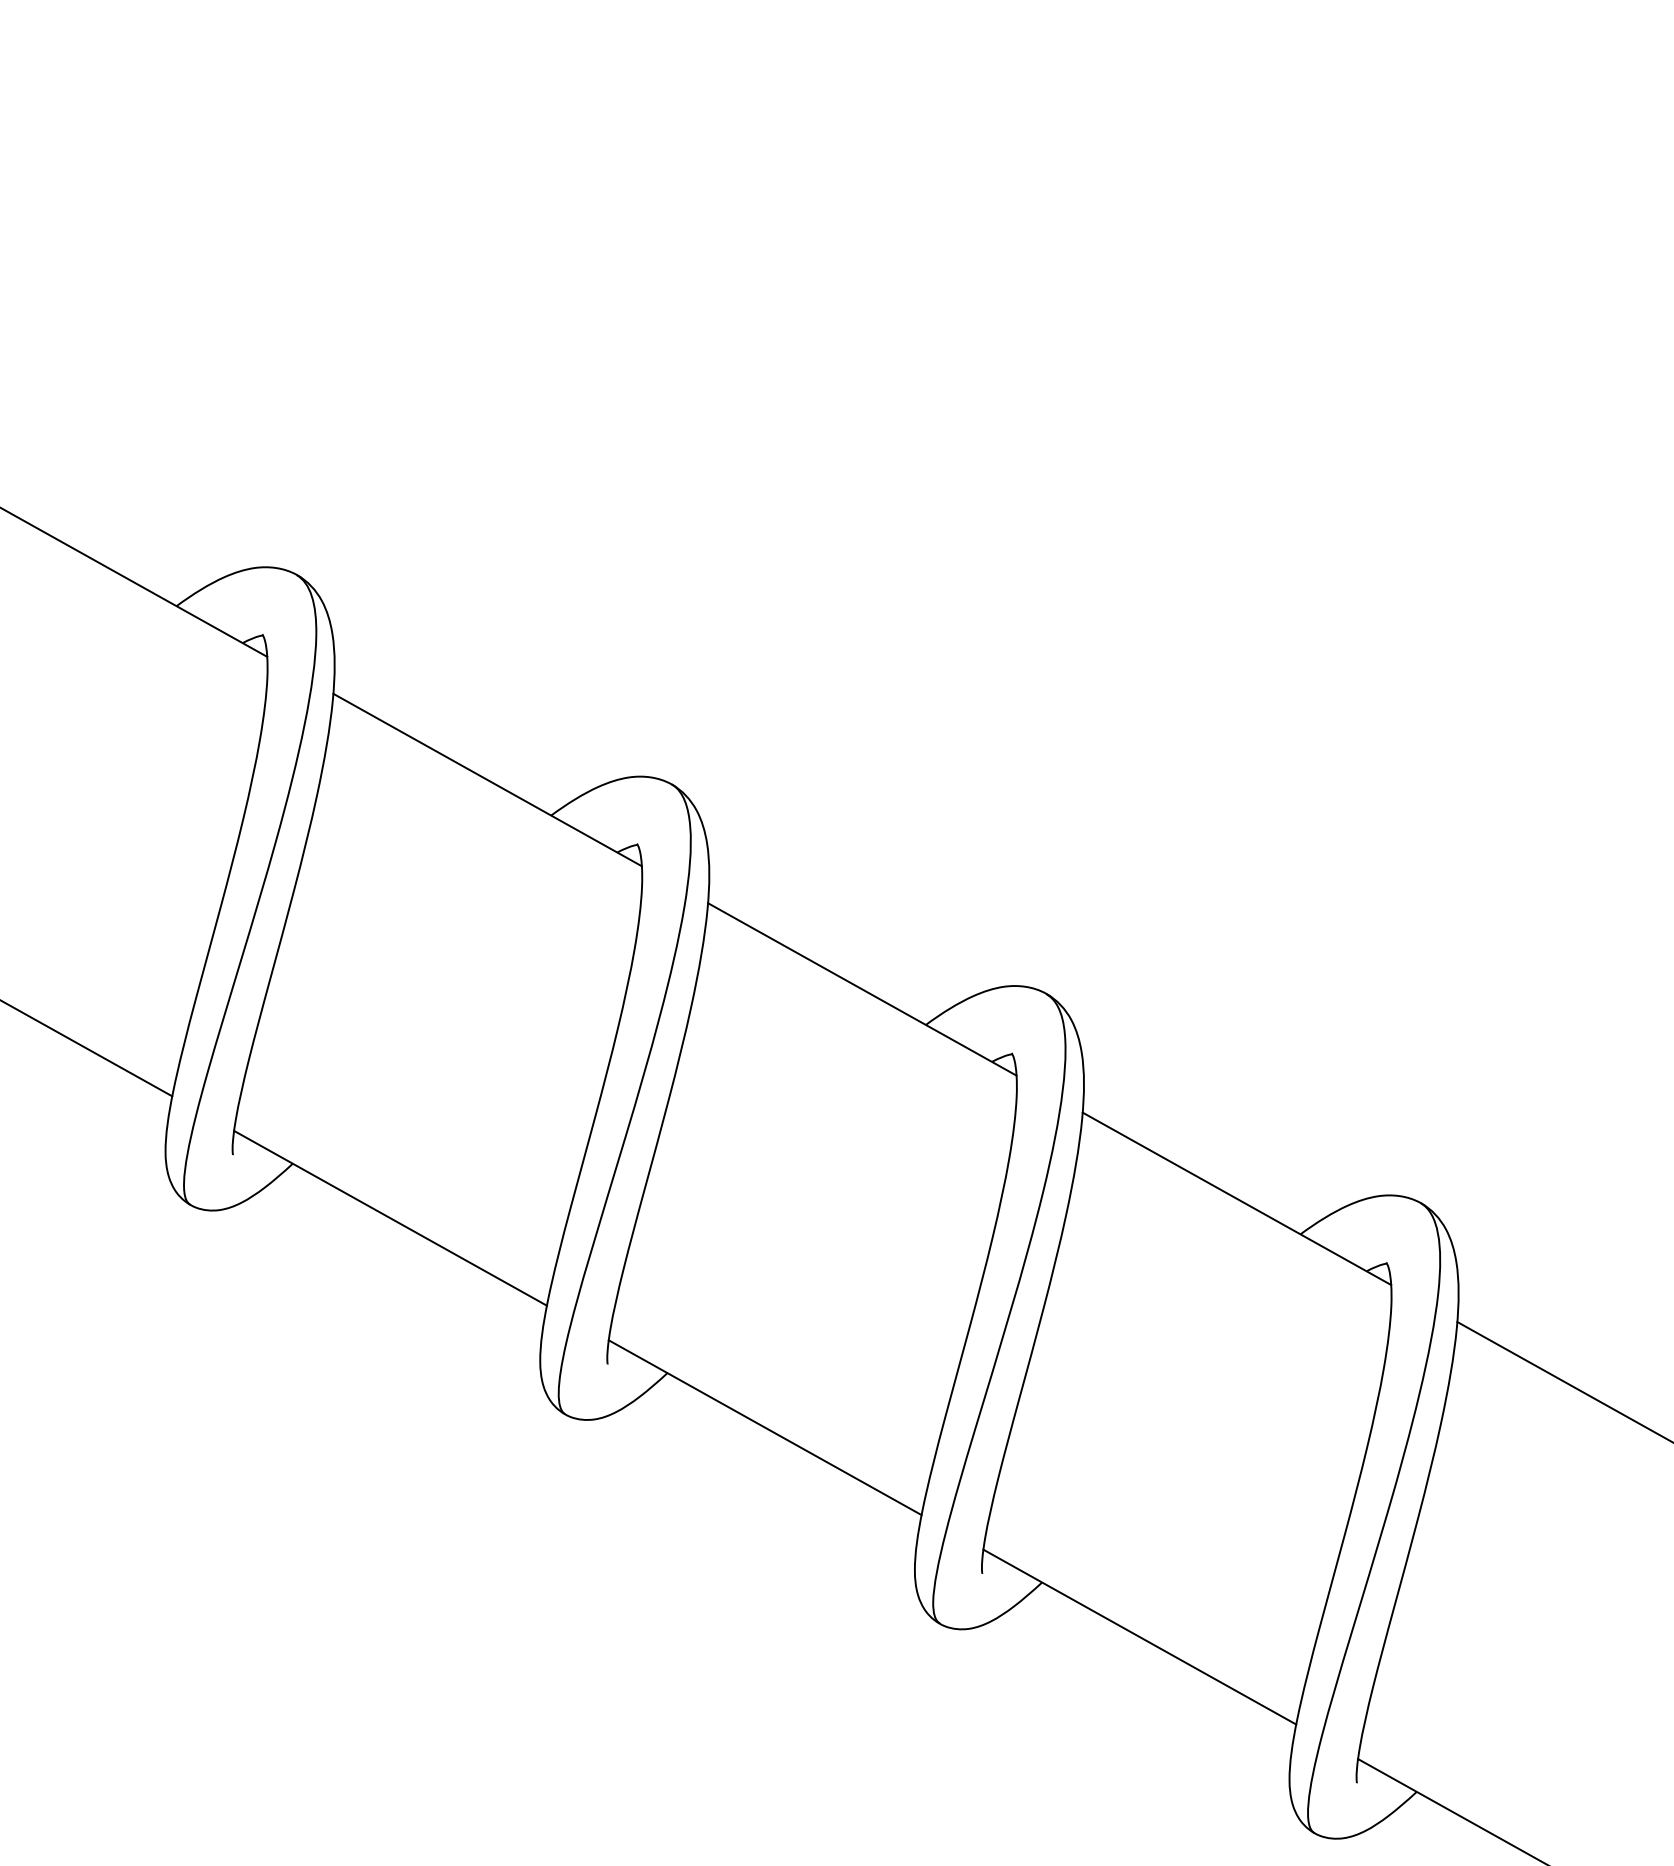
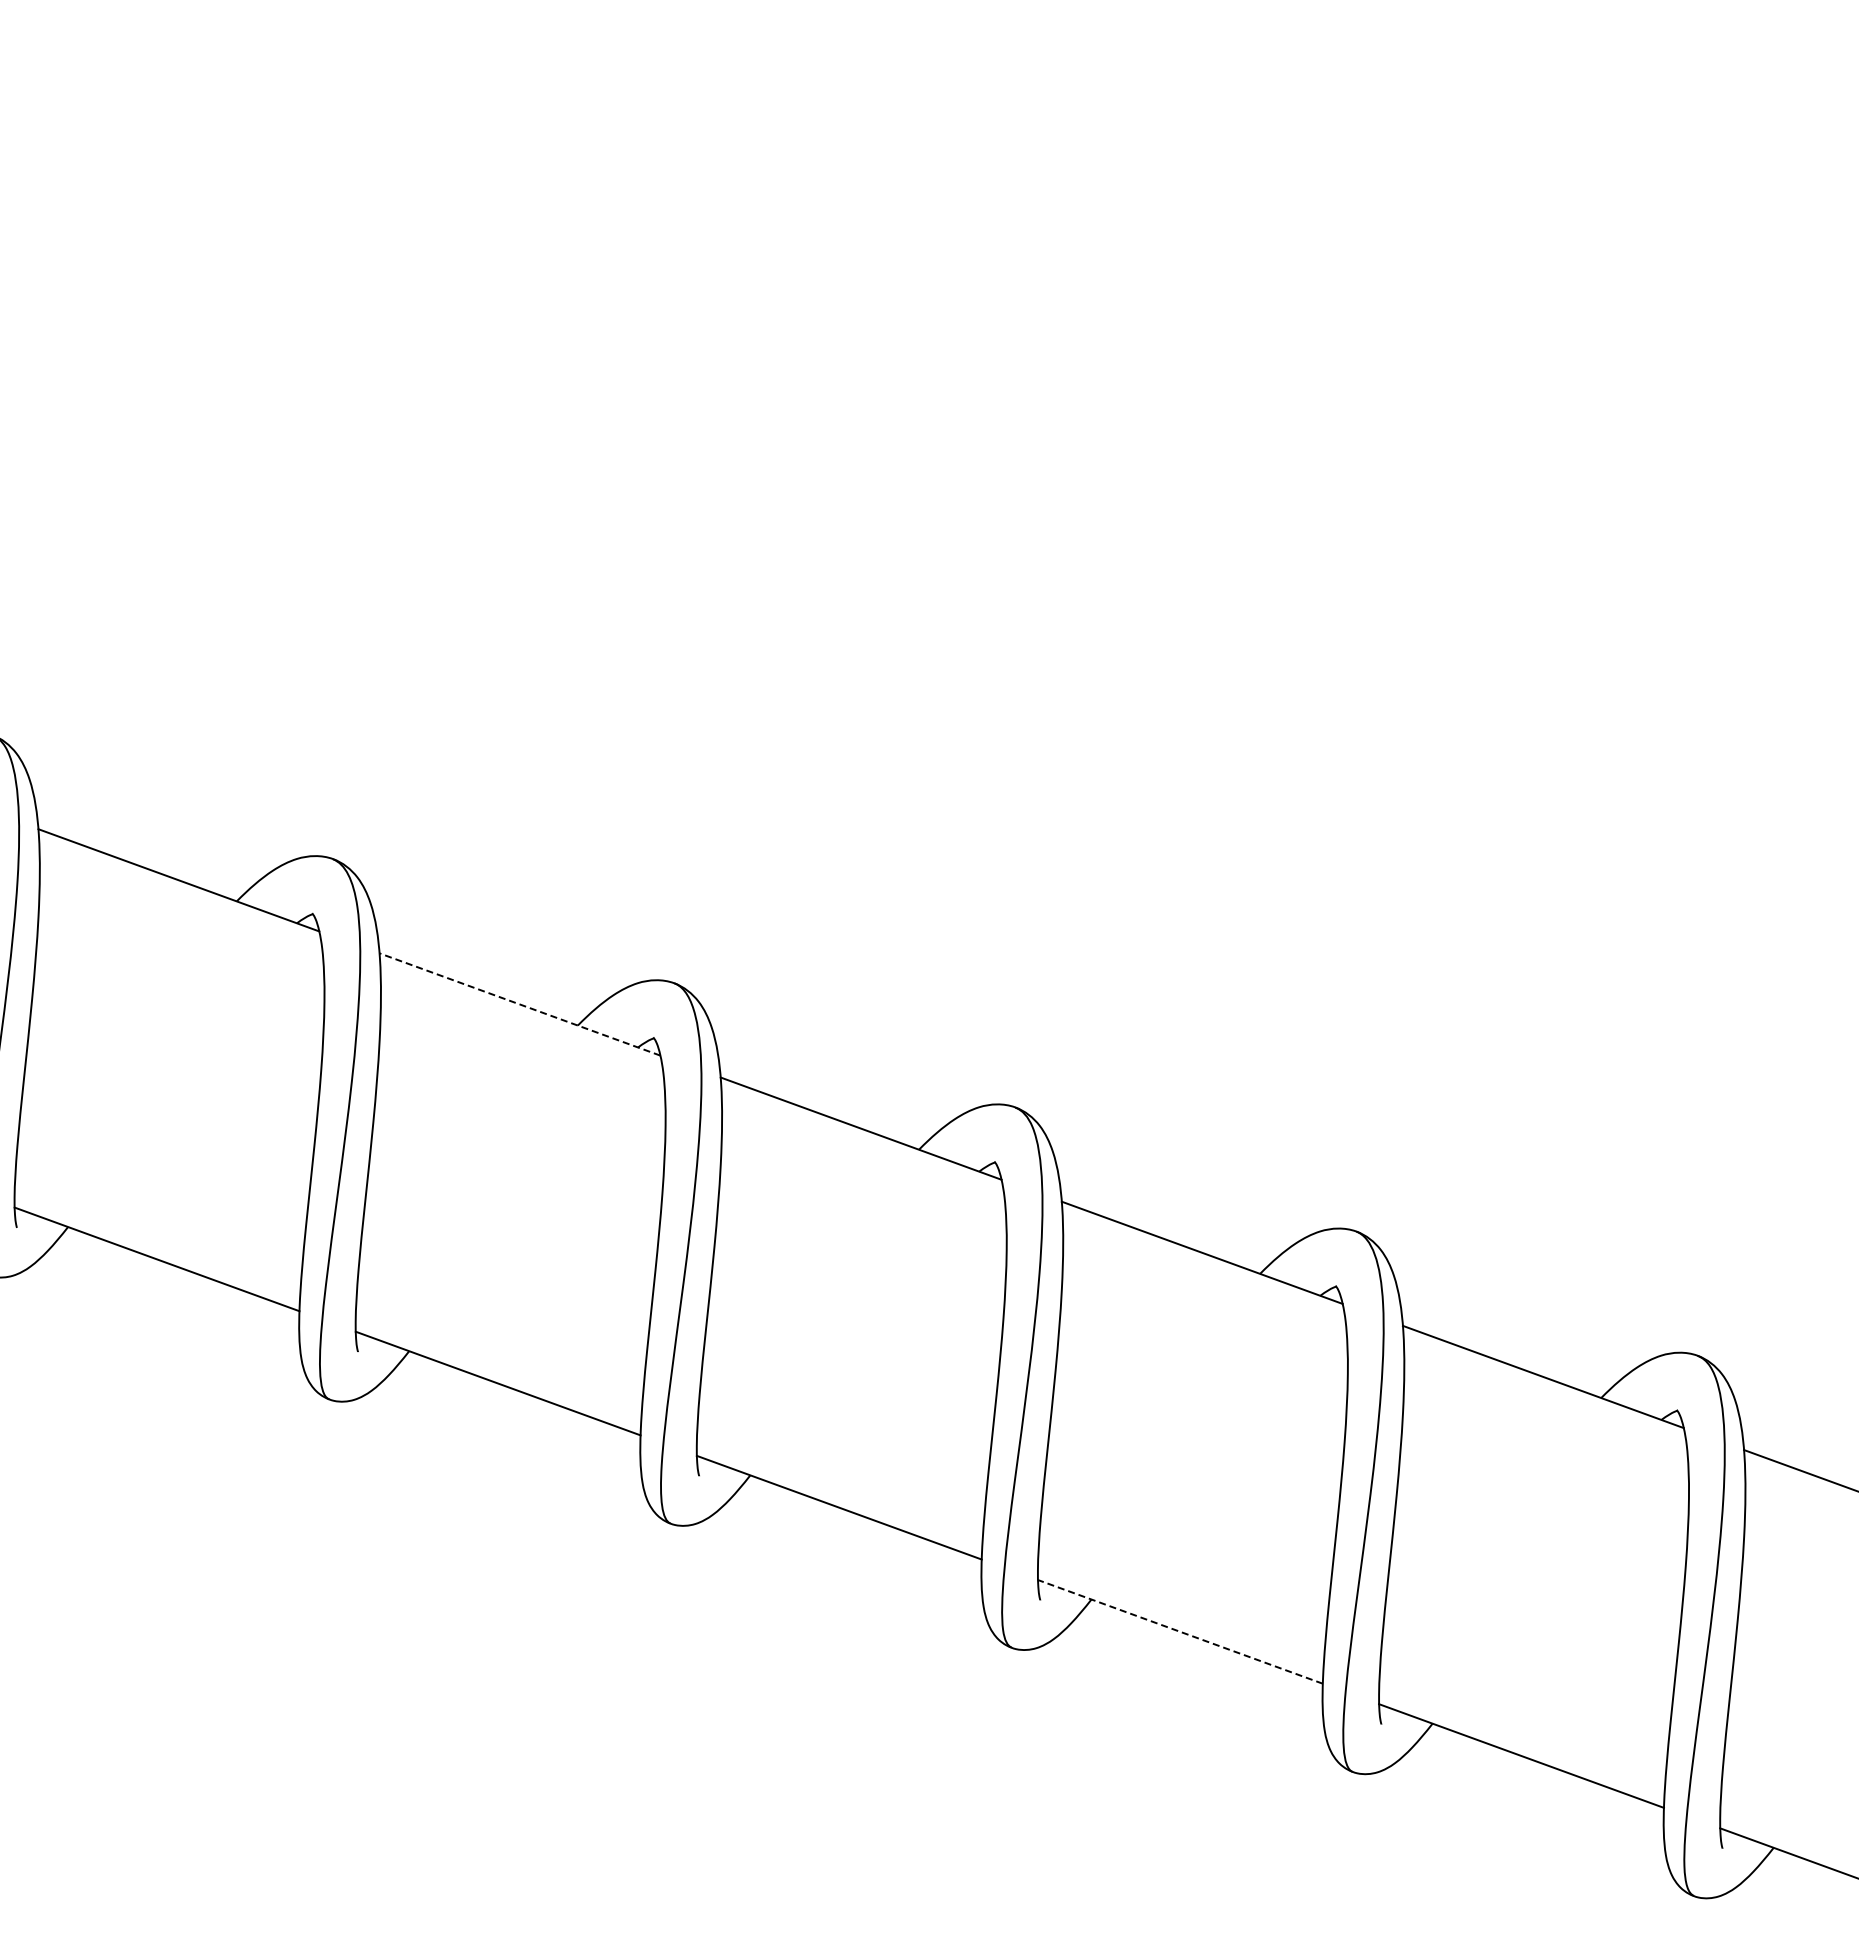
line: (487, 779) -> (519, 1004), solid -> dashed
line: (1139, 1636) -> (1180, 1631), solid -> dashed

